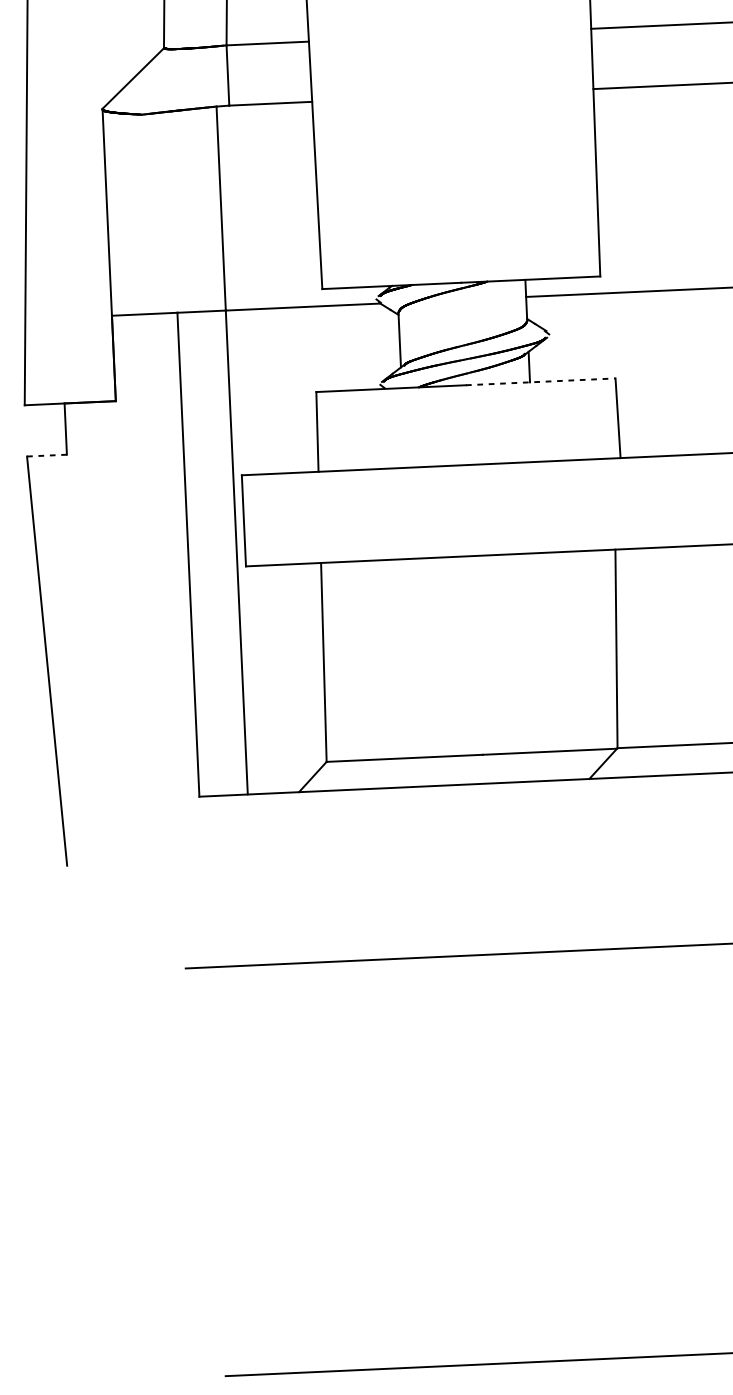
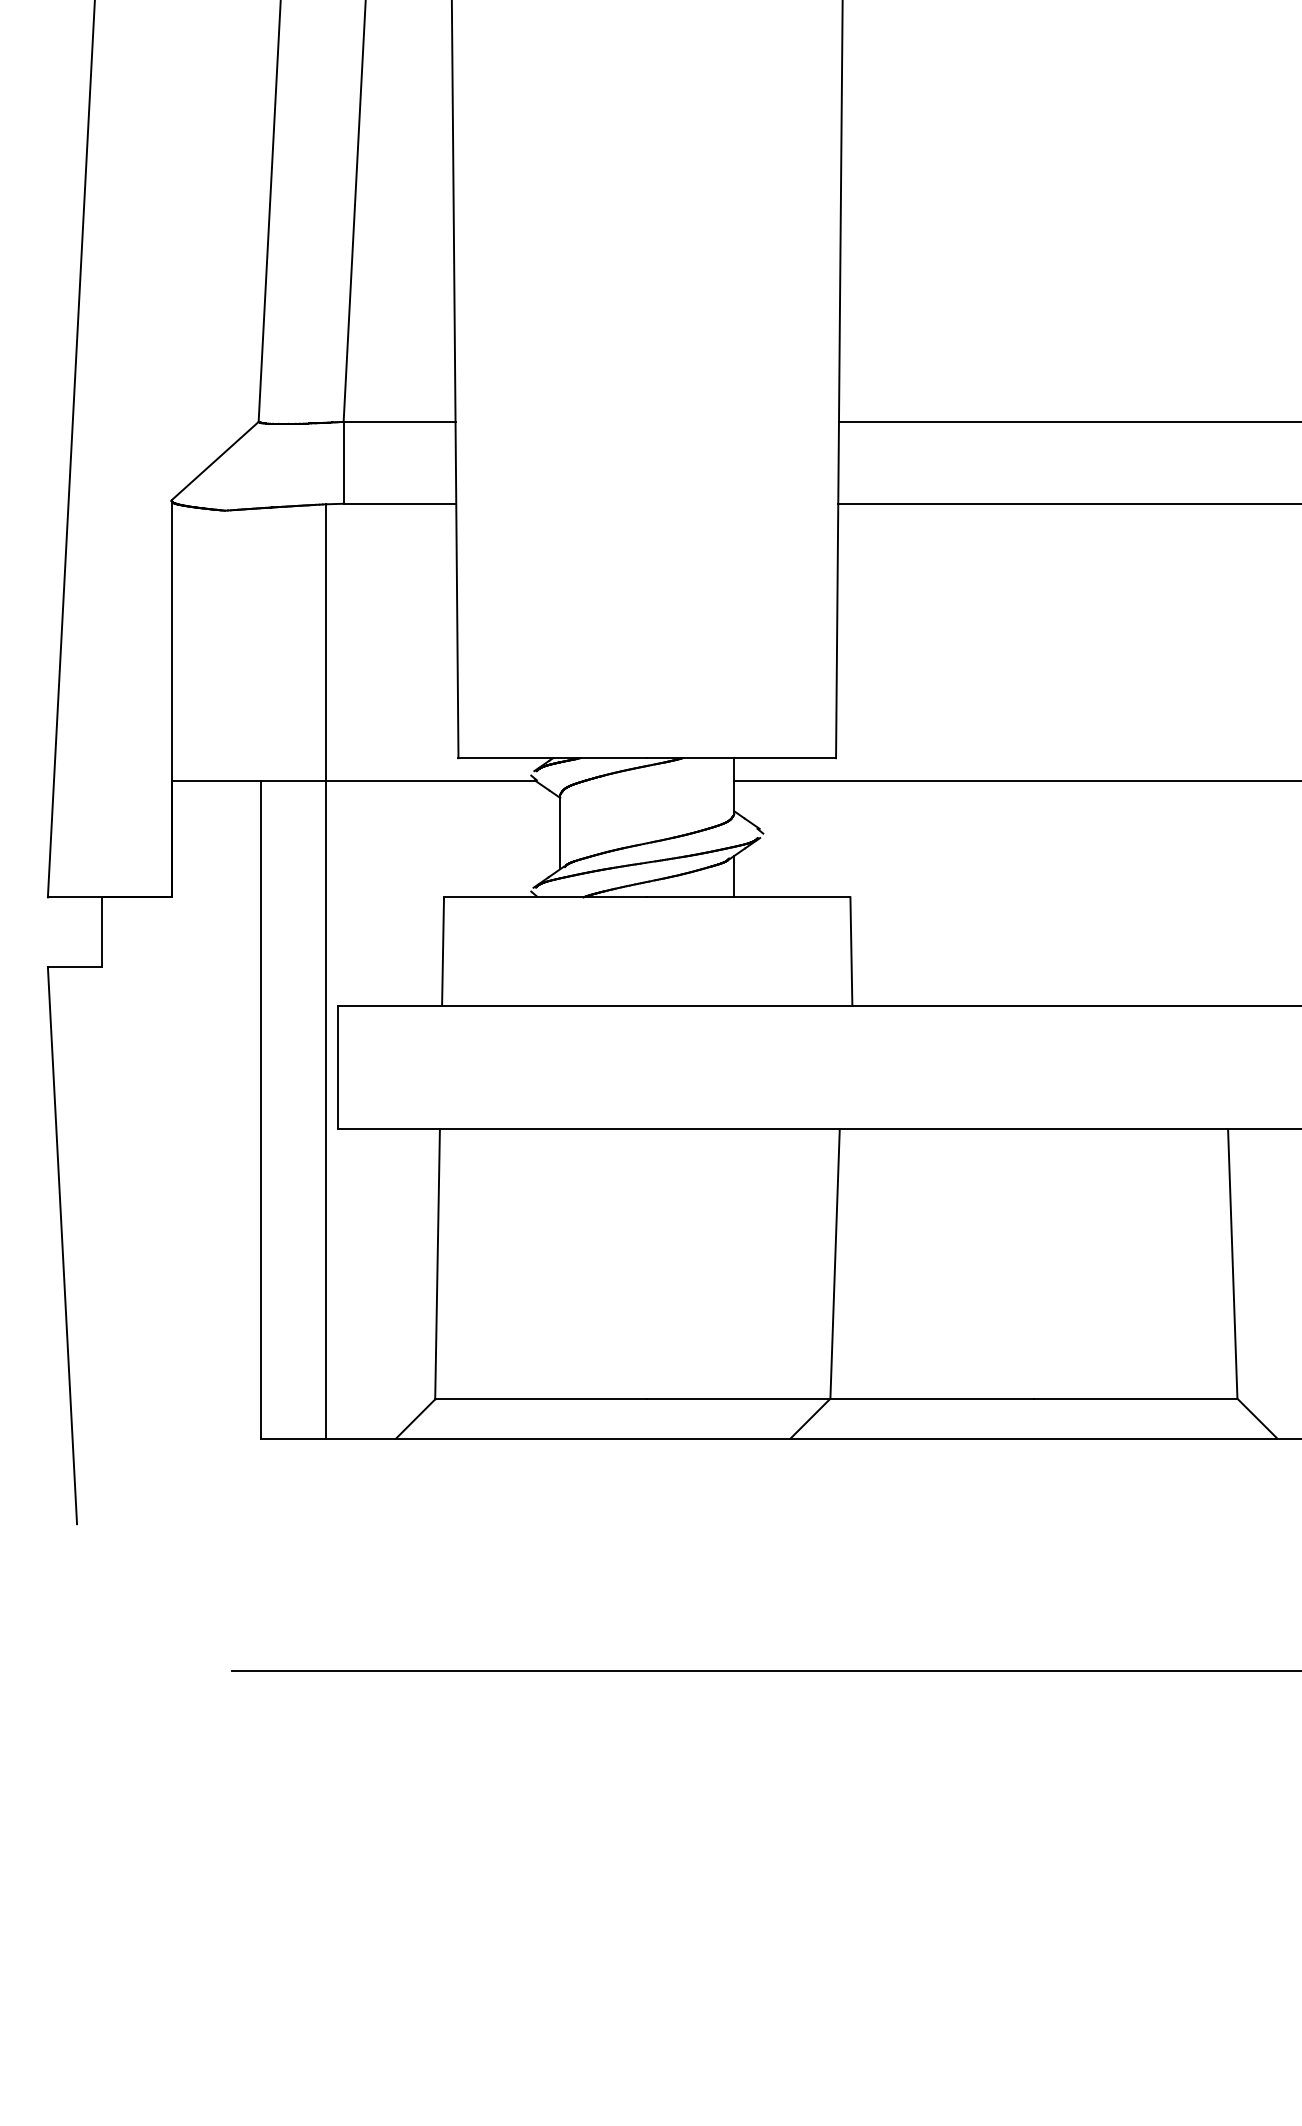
line: (540, 381) -> (748, 897), dashed -> solid
line: (47, 455) -> (75, 967), dashed -> solid

